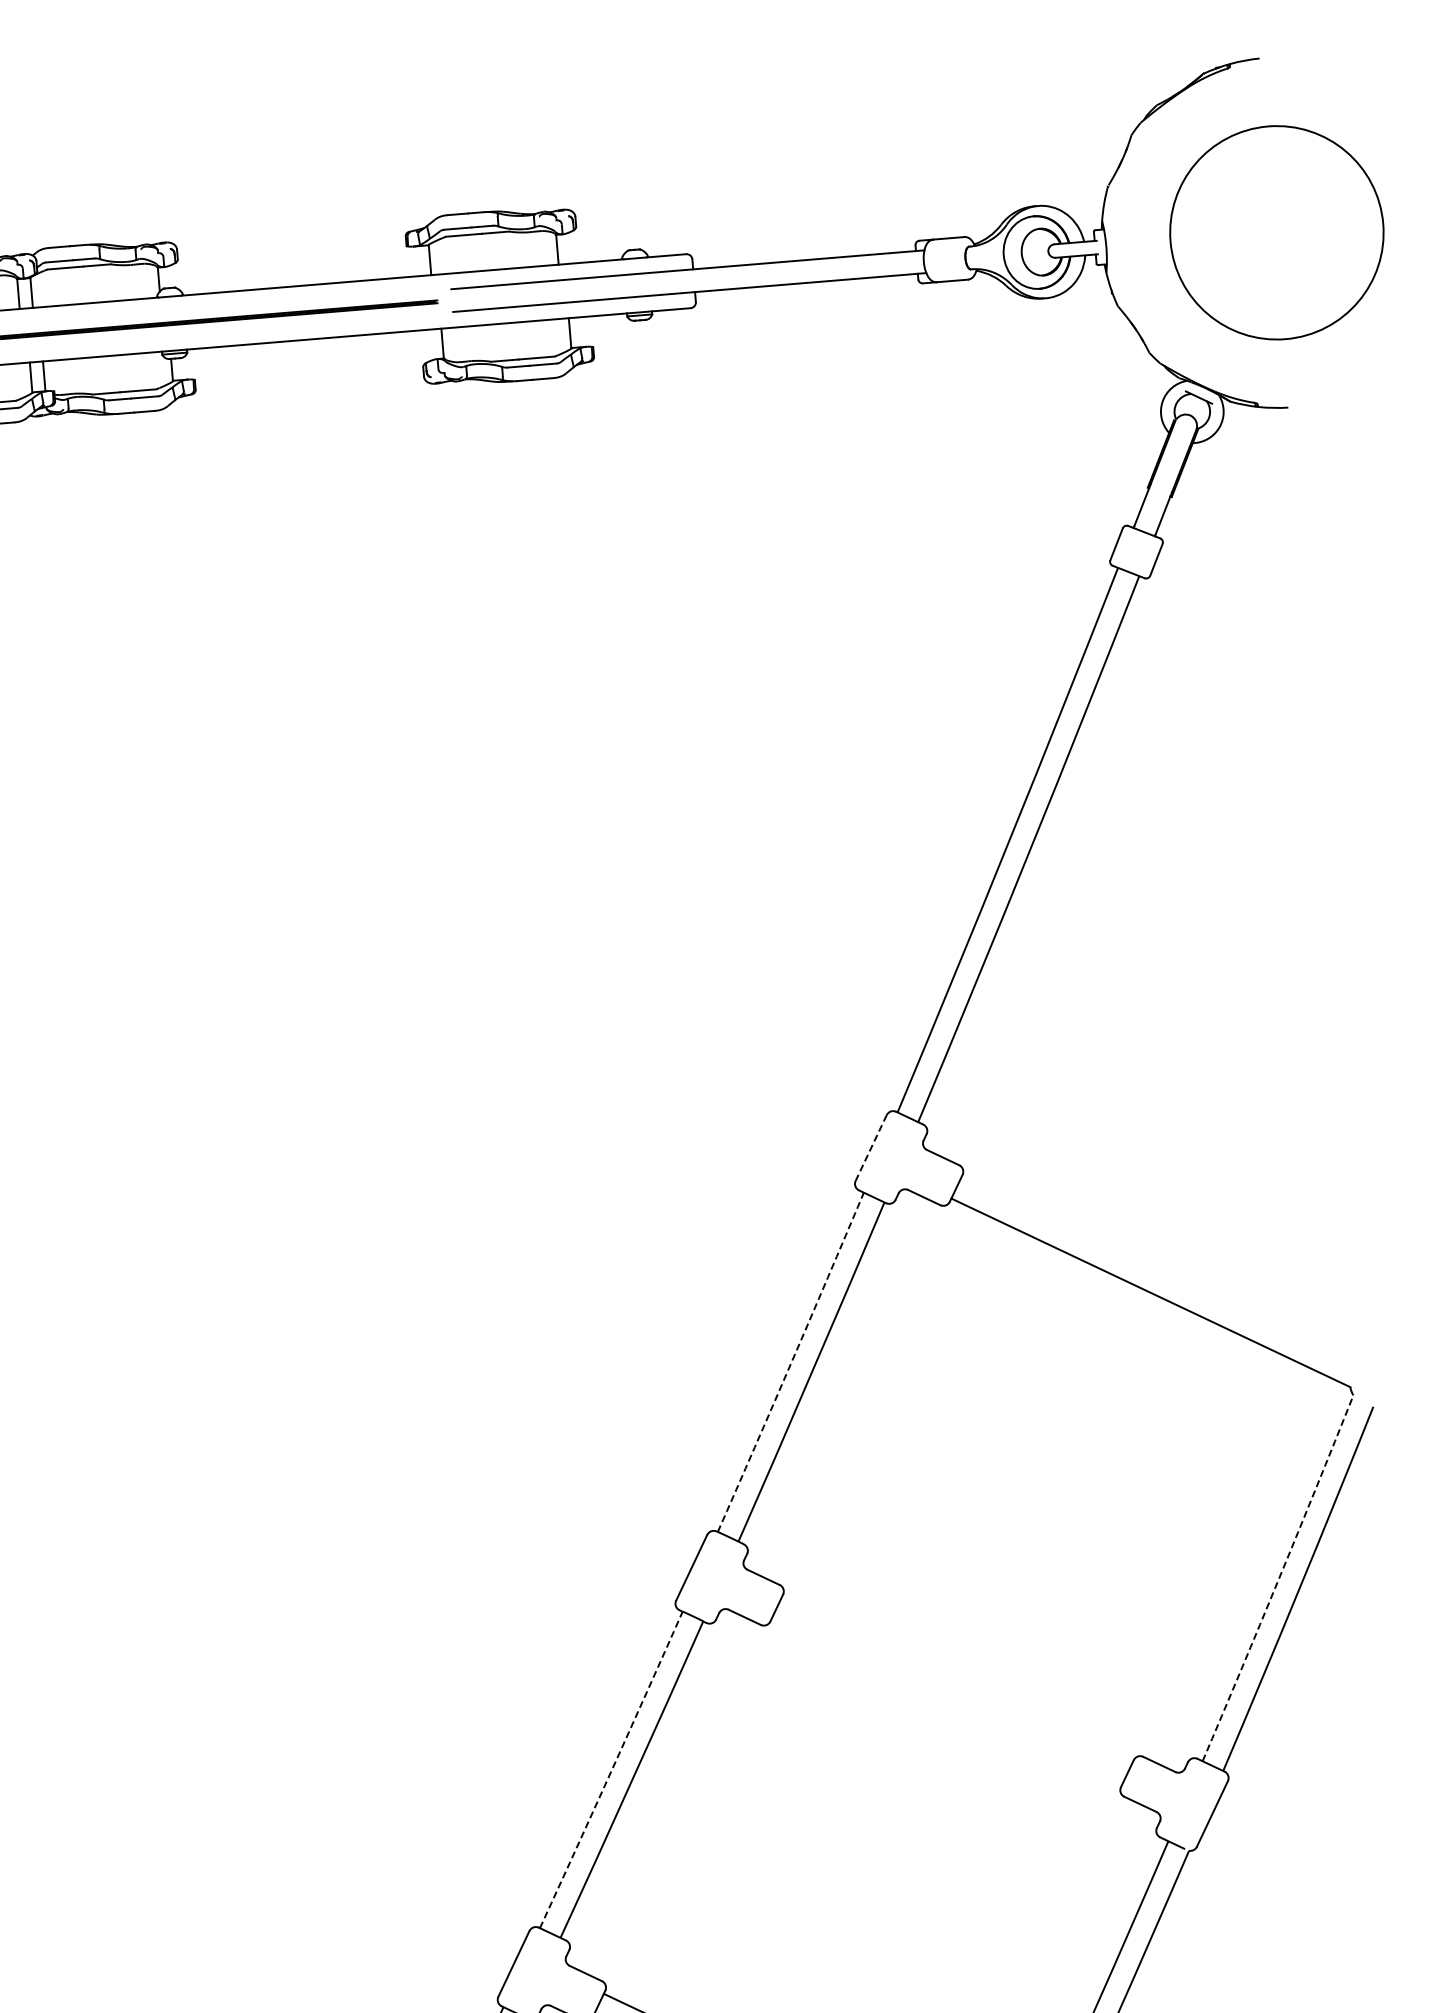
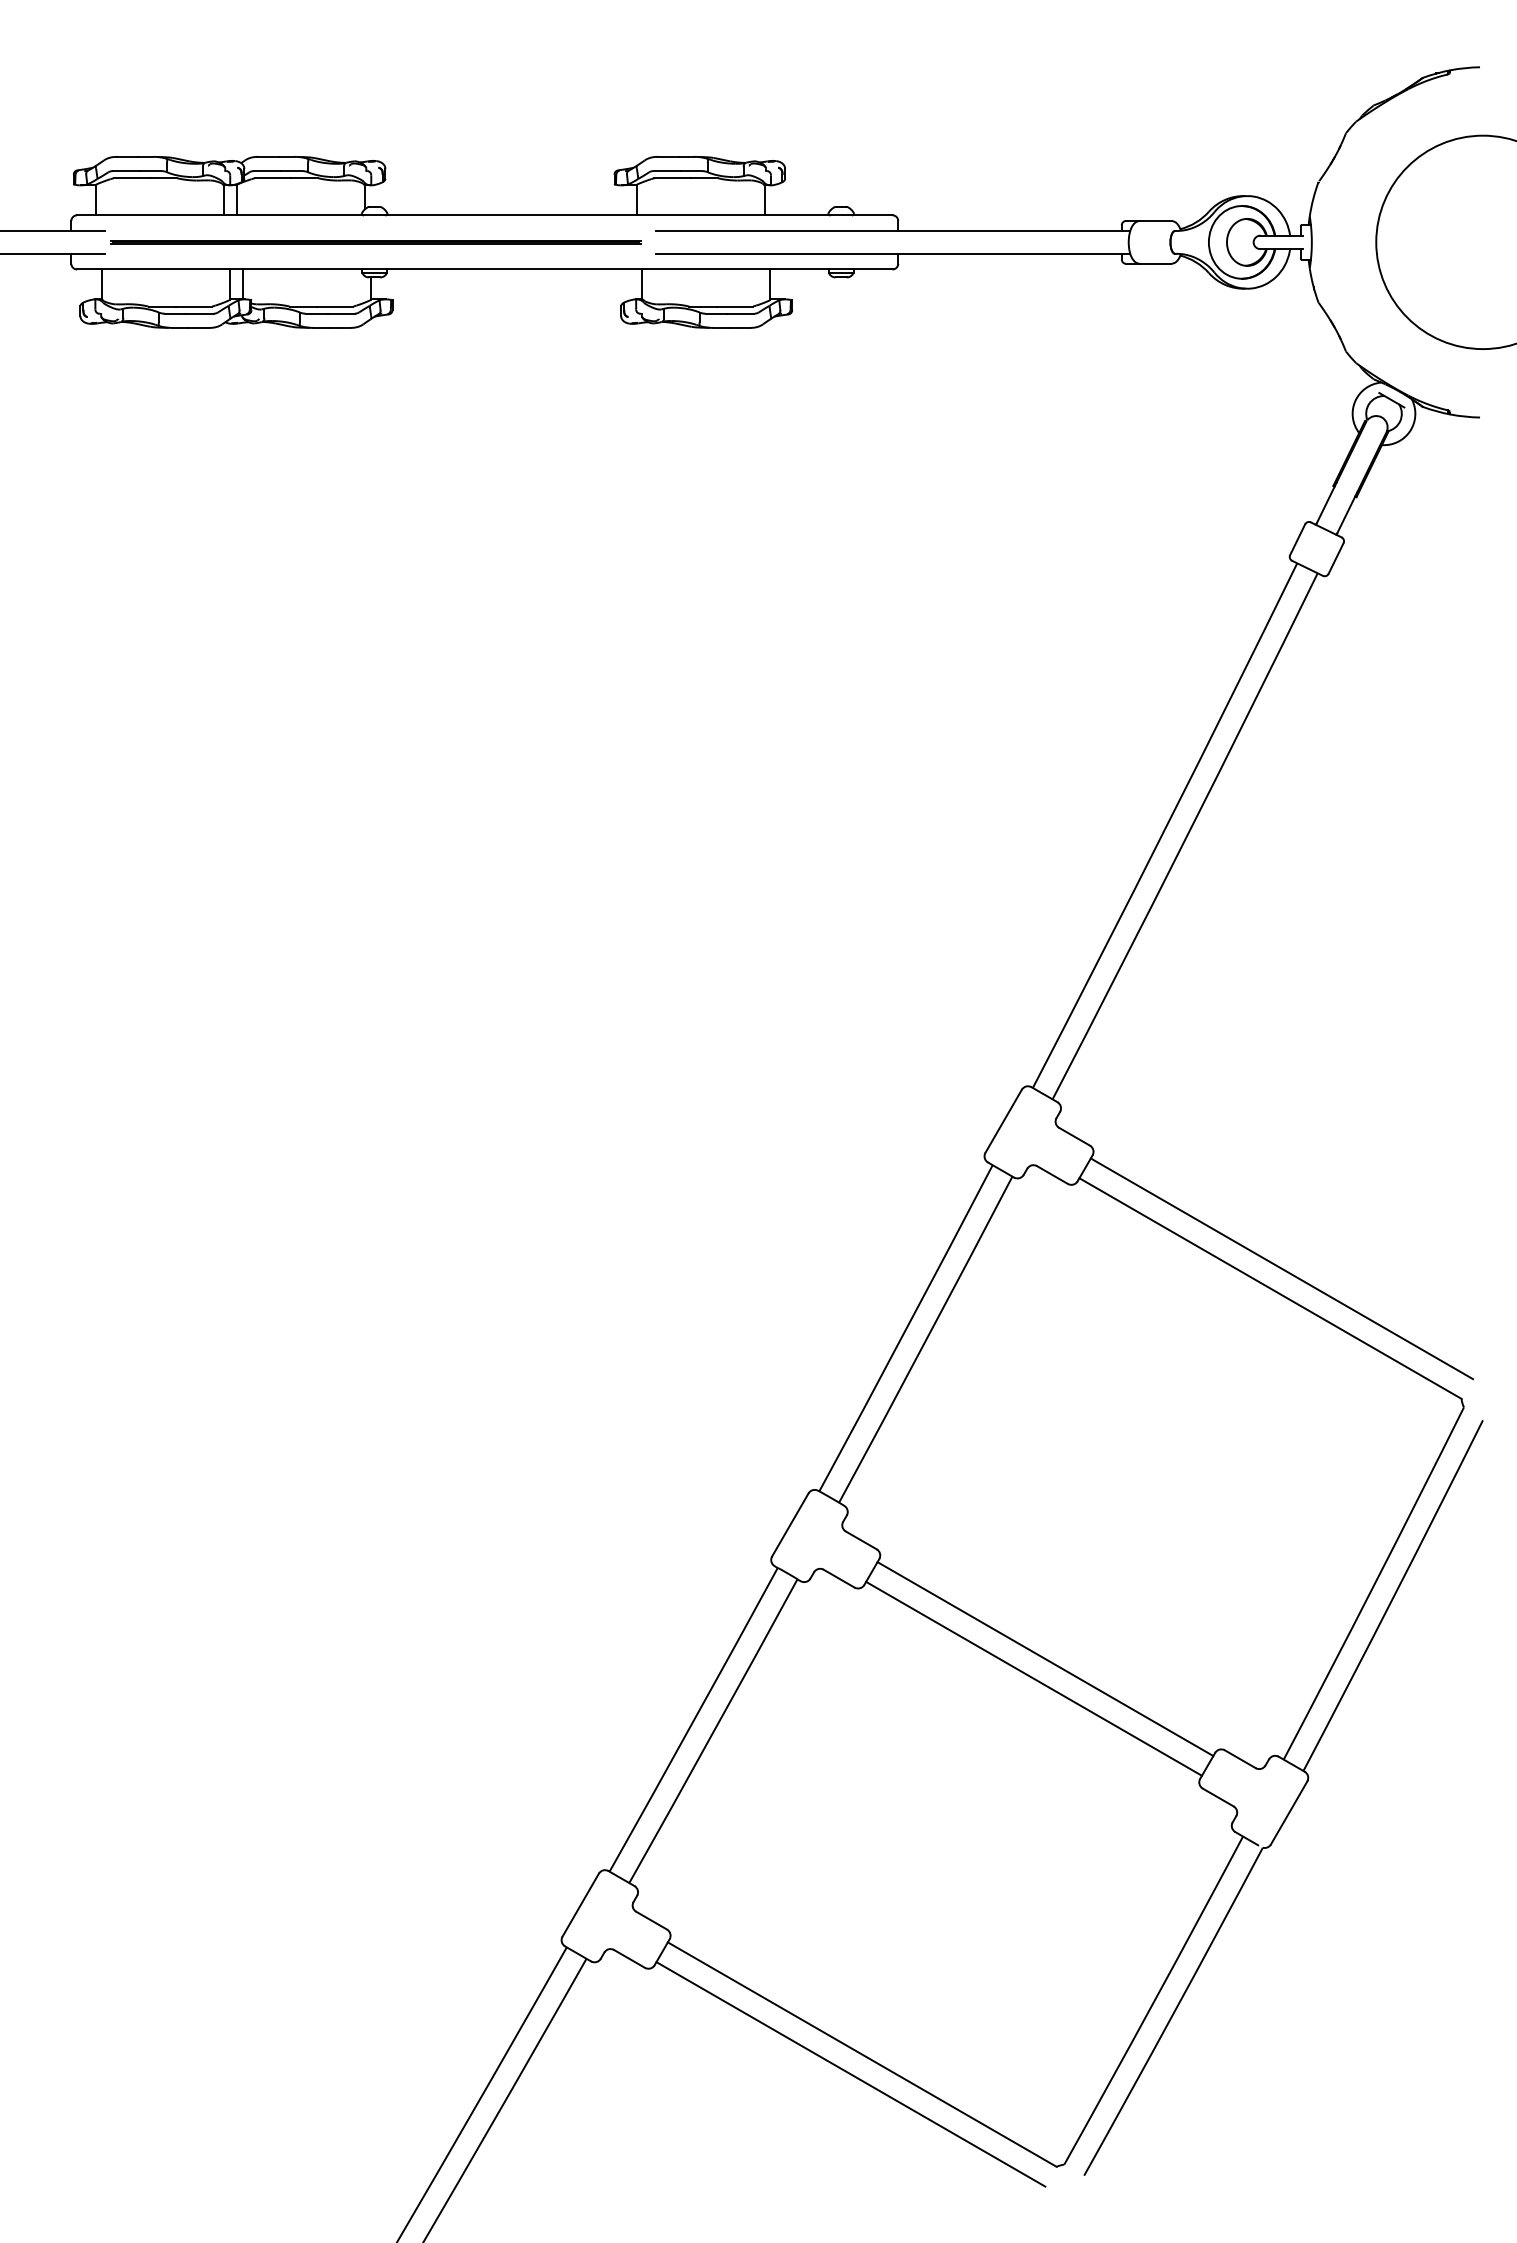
line: (871, 1148) -> (1003, 1121), dashed -> solid
line: (1160, 1271) -> (1281, 1268), added
arc: (791, 1362) -> (906, 1328), dashed -> solid
arc: (1278, 1578) -> (1374, 1583), dashed -> solid
line: (957, 1681) -> (1045, 1659), added
line: (946, 1700) -> (1033, 1678), added
arc: (612, 1770) -> (694, 1720), dashed -> solid

